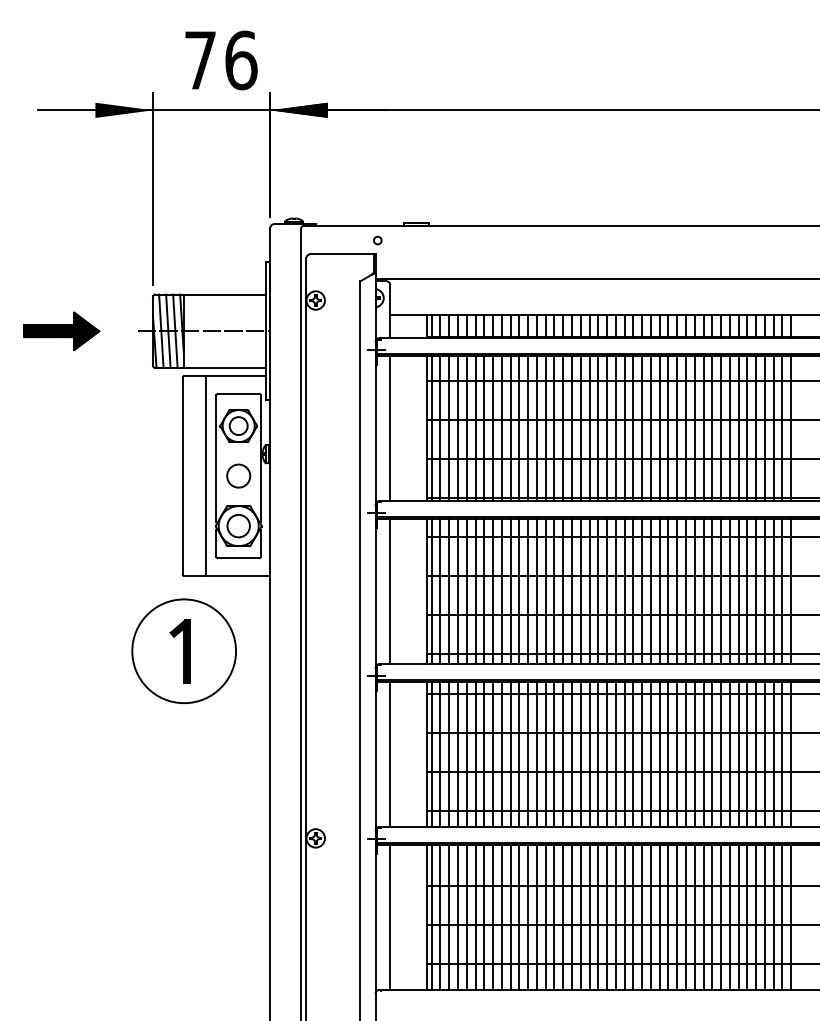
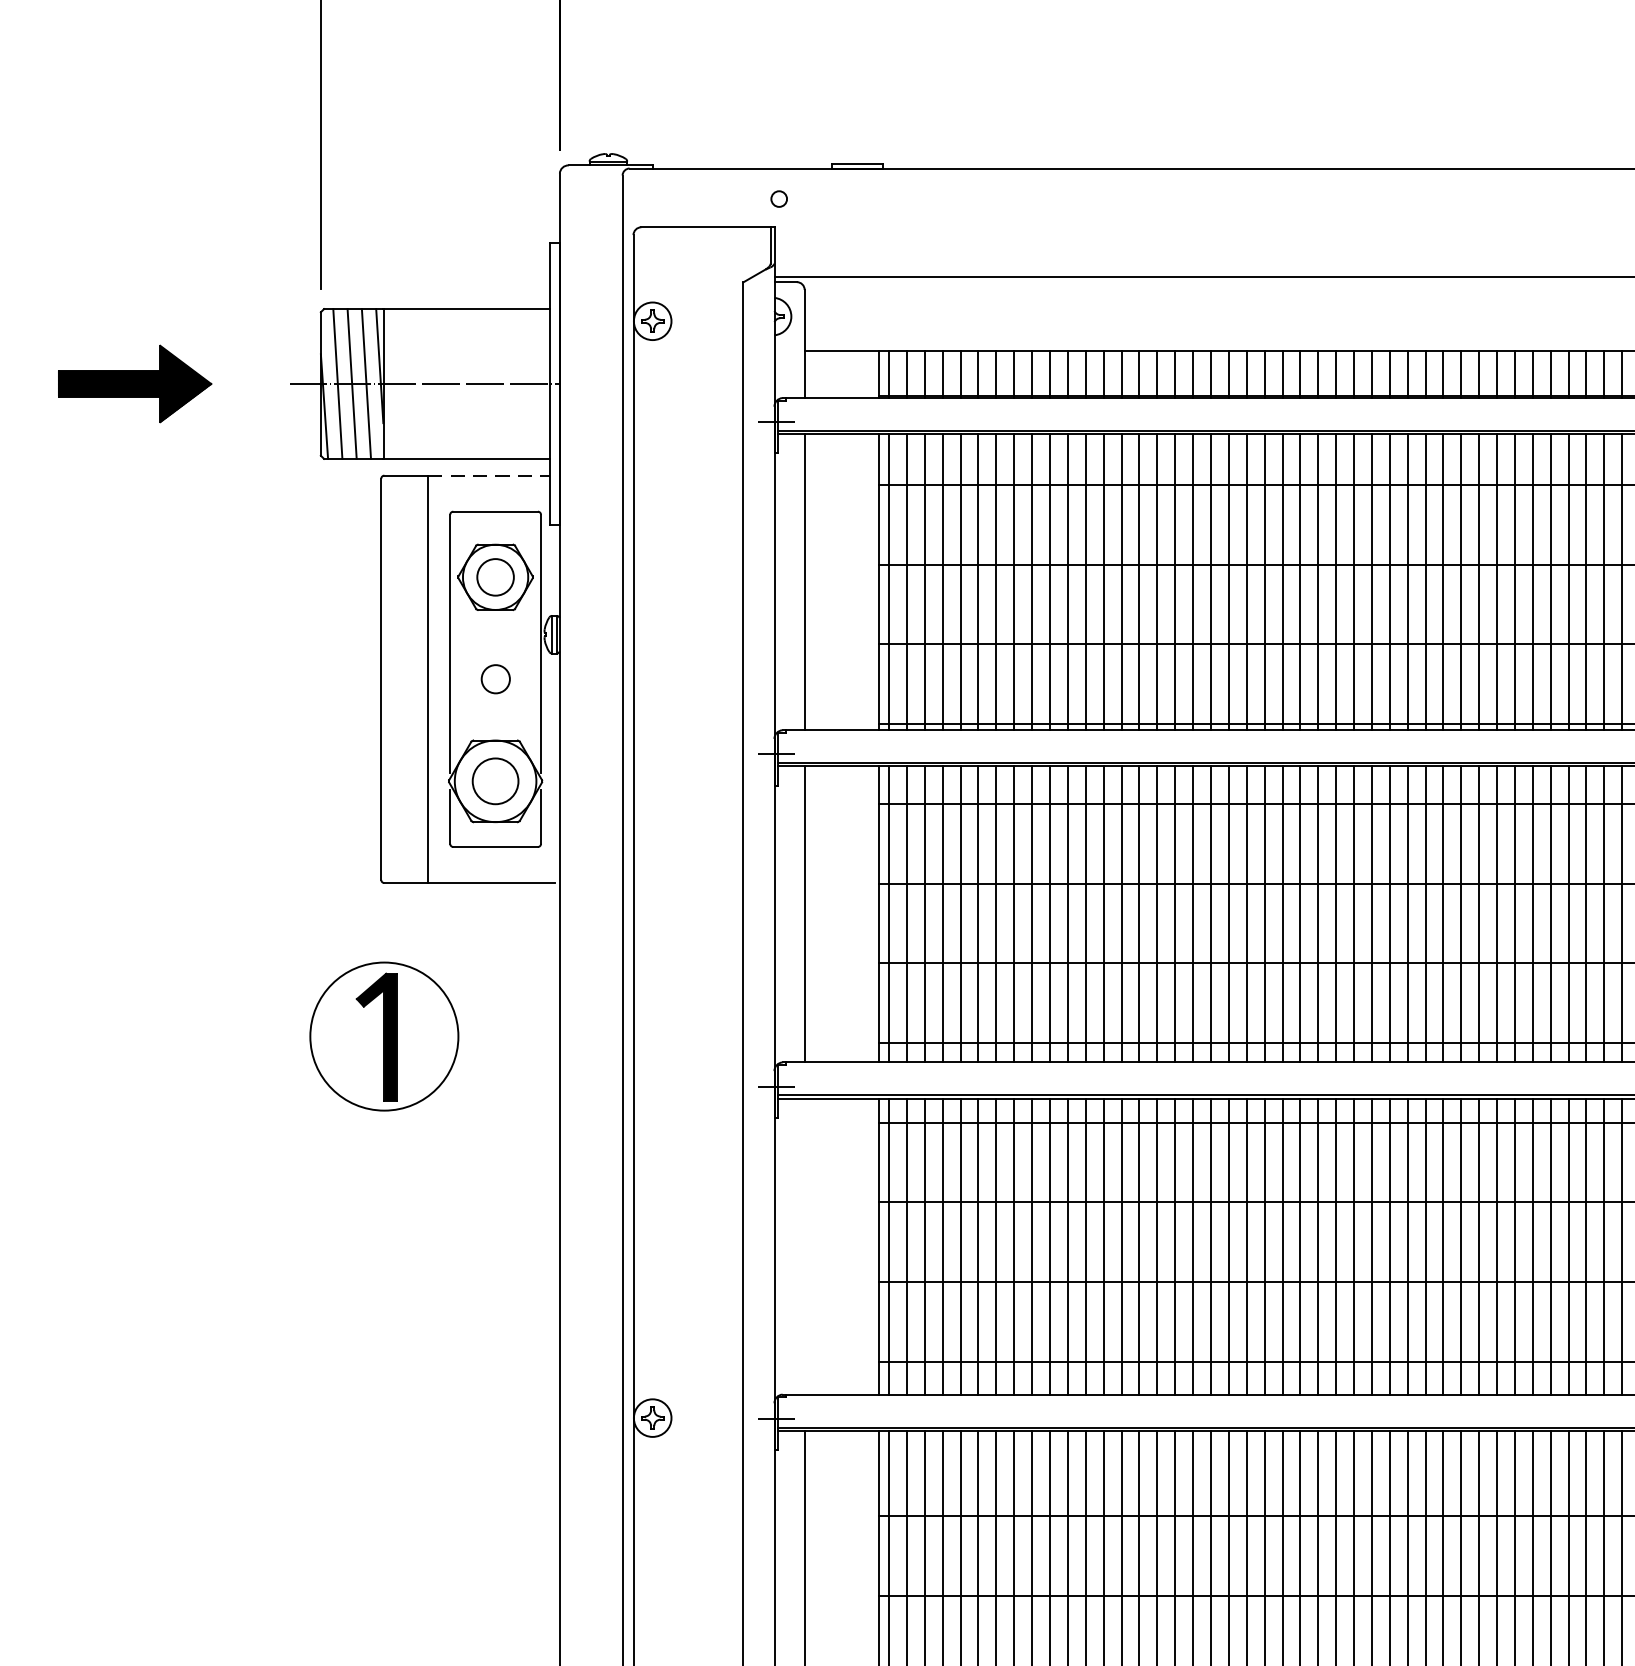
line: (235, 376) -> (489, 476), solid -> dashed
circle: (238, 475) -> (495, 678), size x0.6
circle: (184, 651) -> (385, 1036), size x0.7
line: (390, 753) -> (805, 1244), removed

